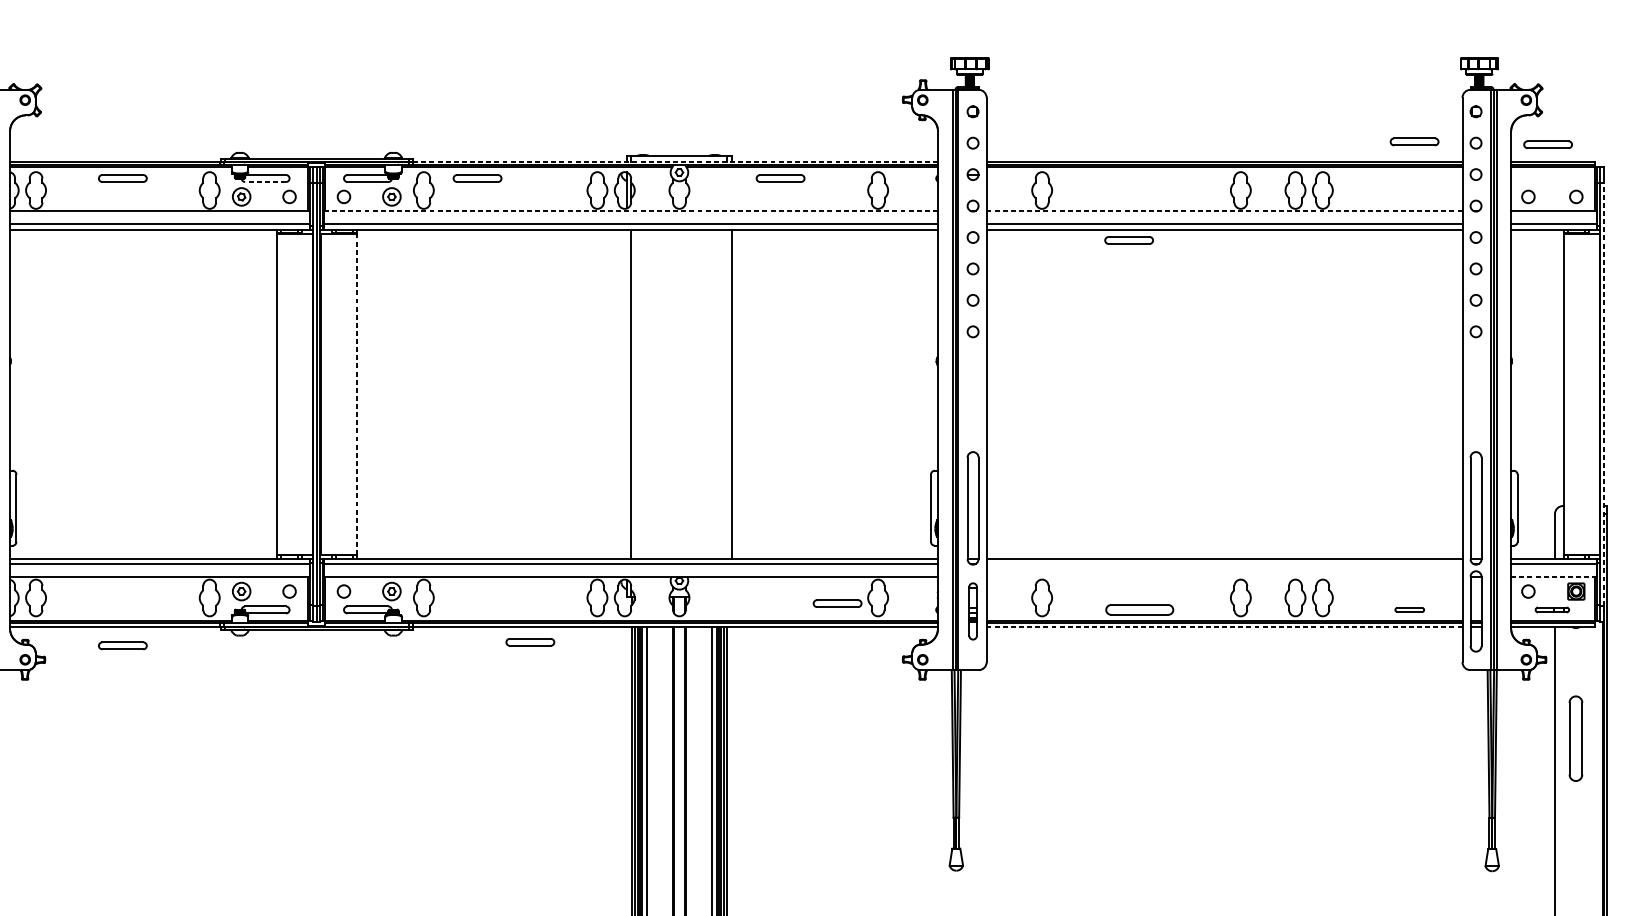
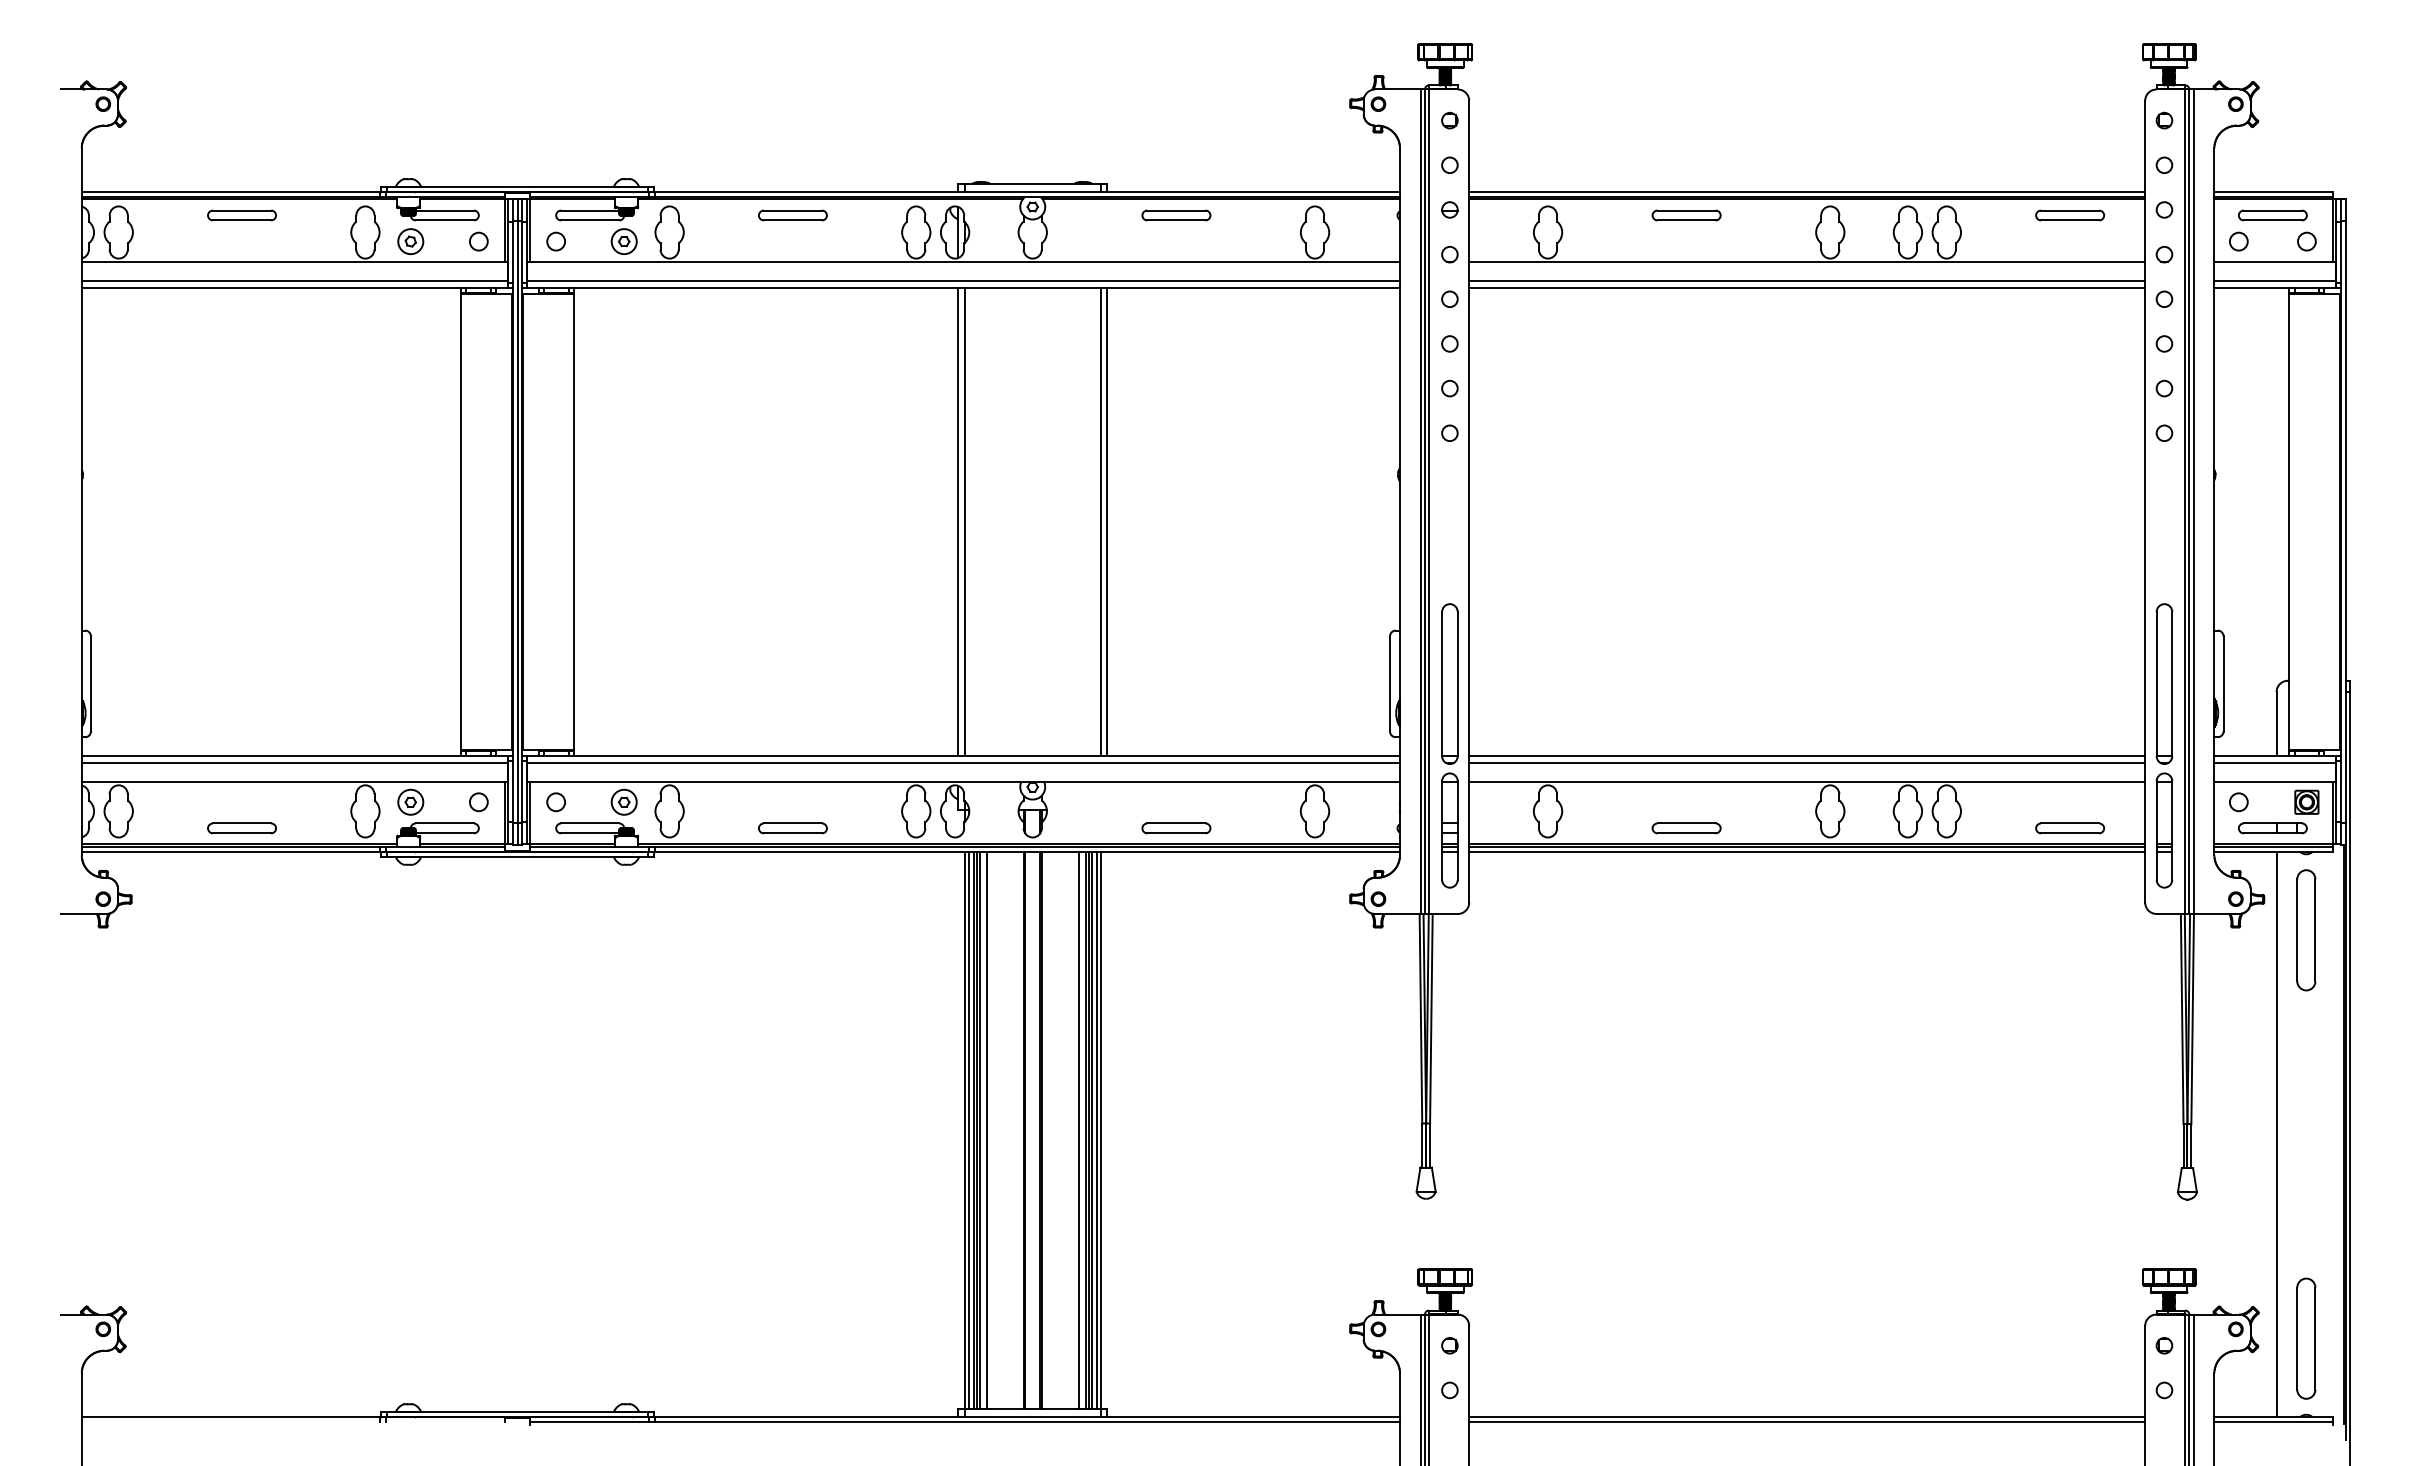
part: (1414, 141) -> (2070, 215), moved
part: (1547, 144) -> (2272, 215), moved
line: (675, 162) -> (1027, 192), dashed -> solid
part: (477, 178) -> (792, 215), moved
line: (265, 182) -> (444, 220), dashed -> solid
line: (630, 210) -> (963, 261), dashed -> solid
line: (1224, 210) -> (1807, 261), dashed -> solid
part: (1129, 240) -> (1686, 215), moved
line: (627, 393) -> (958, 521), added
line: (727, 393) -> (1100, 521), added
line: (1603, 393) -> (2345, 521), dashed -> solid
line: (356, 394) -> (574, 522), dashed -> solid
line: (1224, 564) -> (1807, 763), added
line: (1224, 577) -> (1807, 782), added
line: (1554, 577) -> (2275, 782), dashed -> solid
part: (837, 603) -> (1176, 828), moved
part: (1139, 610) -> (1686, 828), size x0.71
part: (1409, 610) -> (2070, 828), size x1.67
part: (1552, 610) -> (2272, 828), size x1.43
part: (972, 611) -> (1449, 830), size x1.43
line: (1224, 626) -> (1807, 851), dashed -> solid
part: (530, 642) -> (792, 828), moved
part: (122, 645) -> (241, 828), moved
part: (1576, 738) -> (2306, 930), moved

